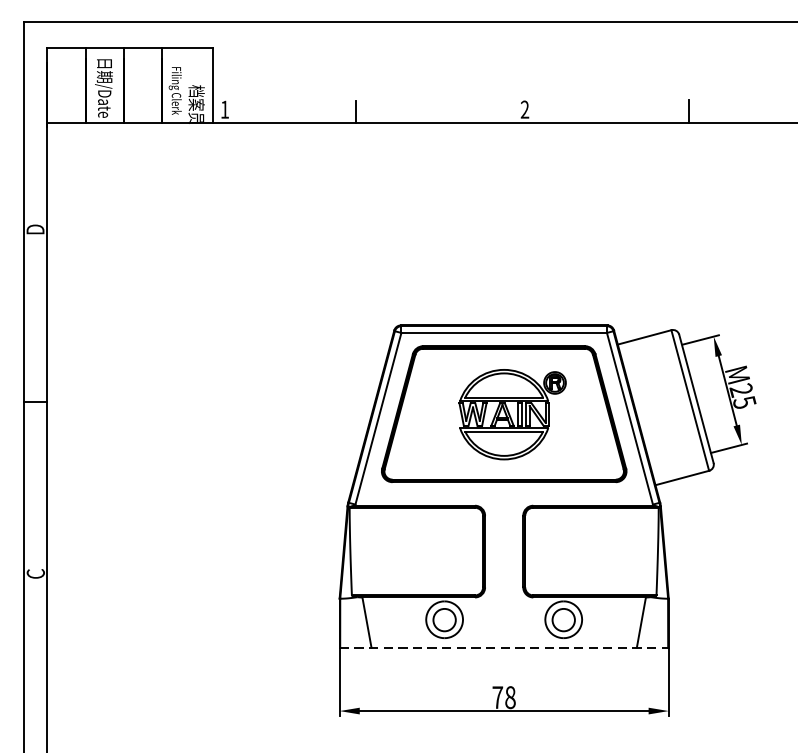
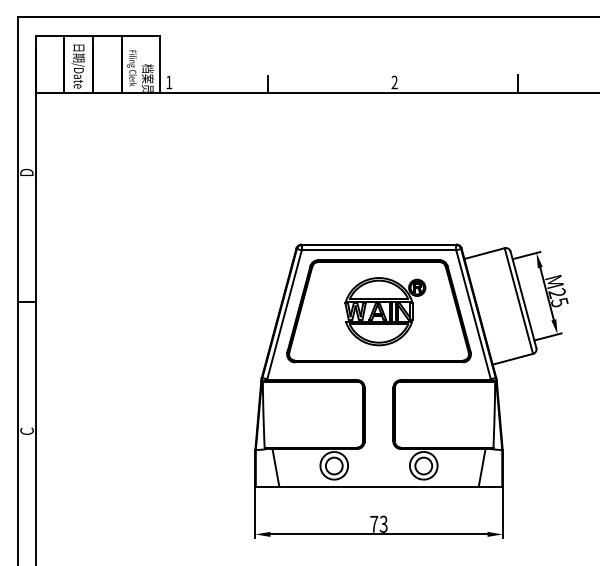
line: (504, 647) -> (379, 486), dashed -> solid
text: (510, 696) -> (383, 523), 78 -> 73

